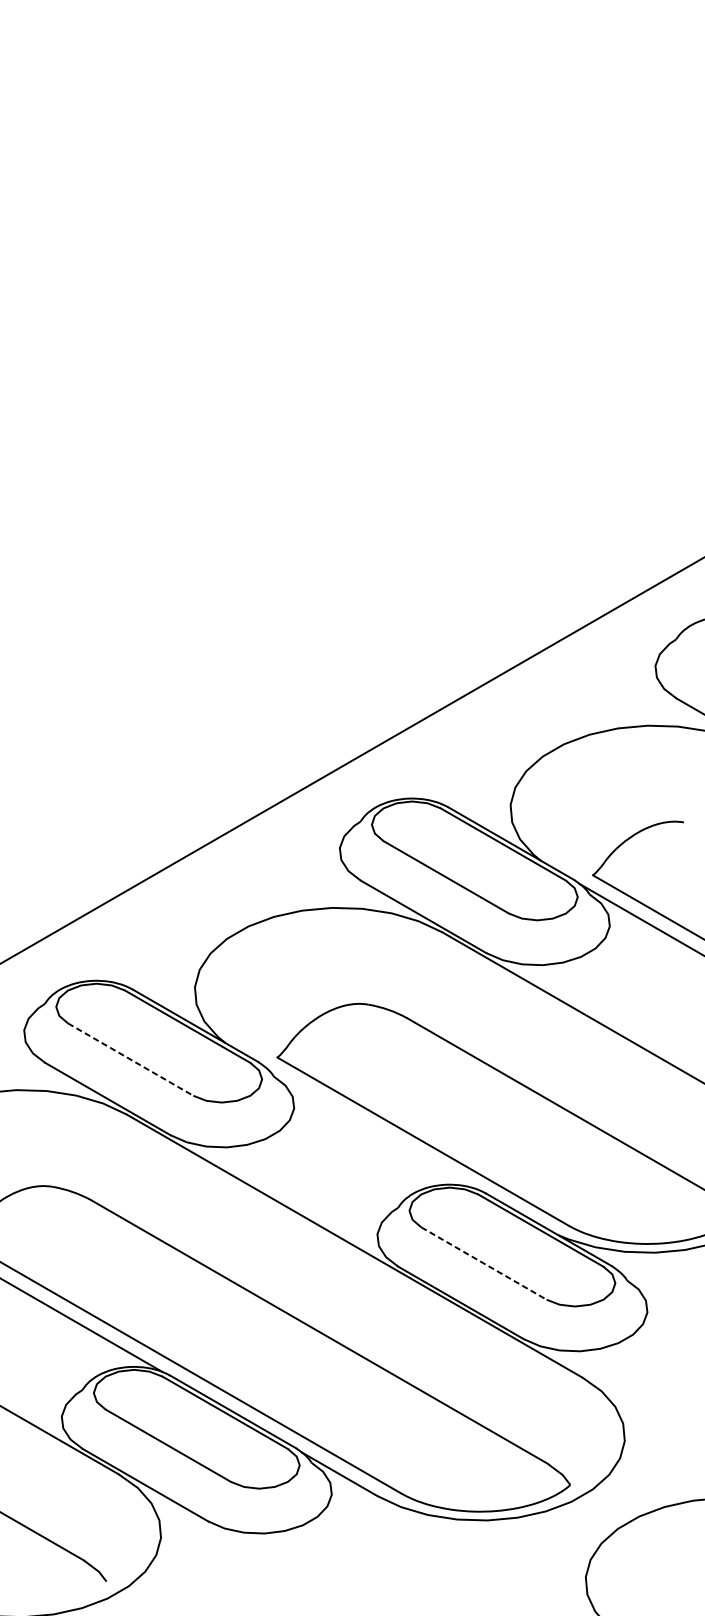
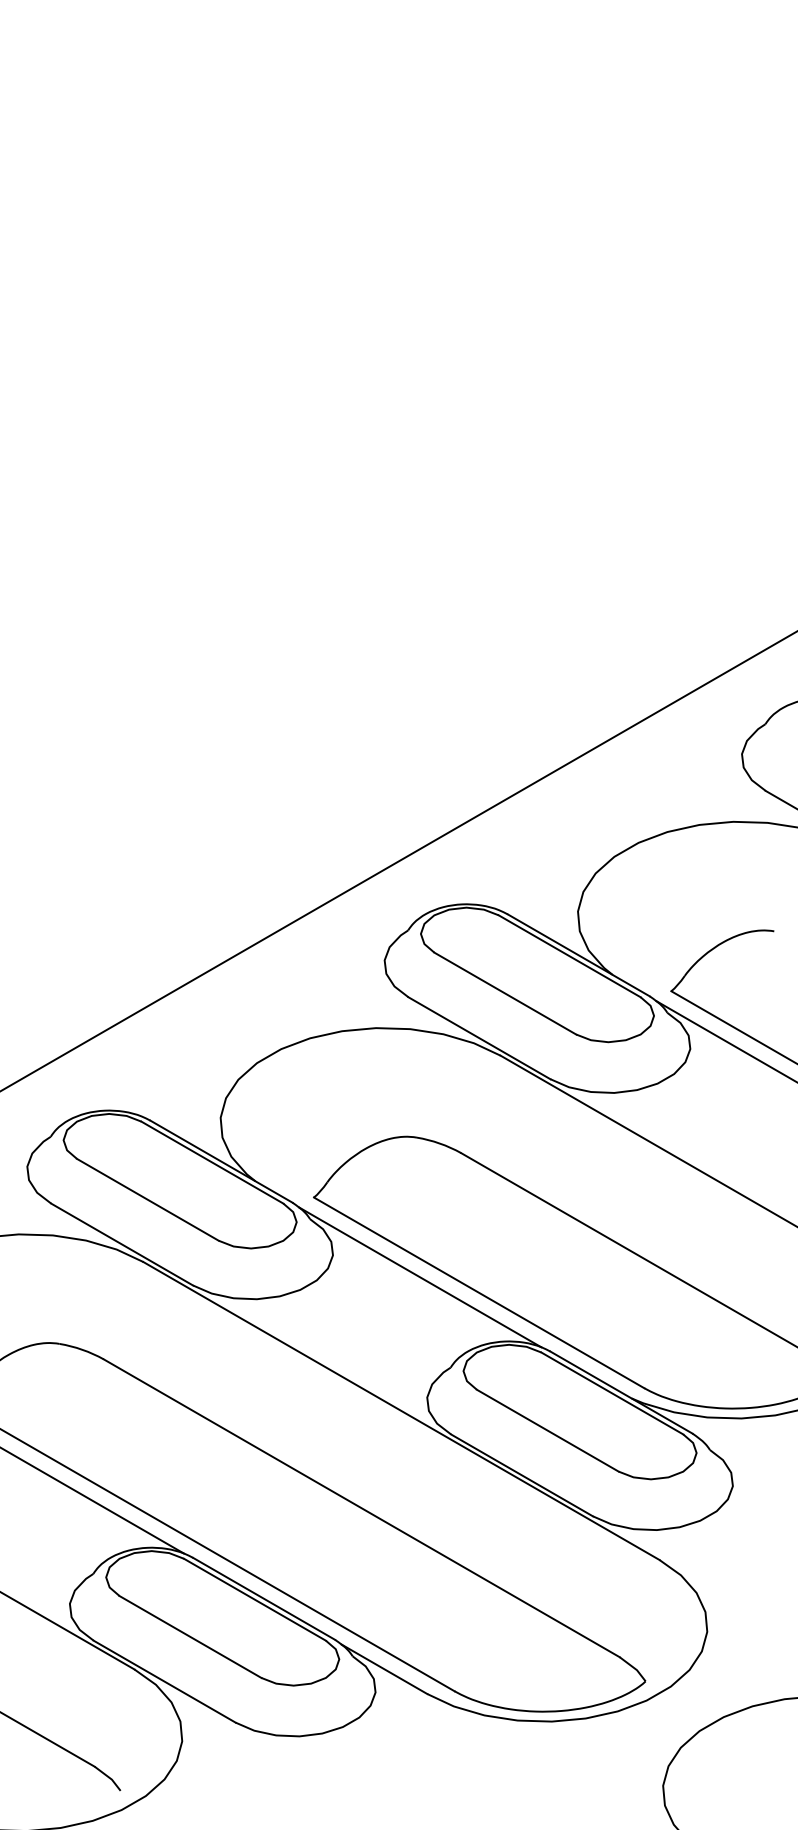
line: (130, 1059) -> (147, 1199), dashed -> solid
line: (371, 1128) -> (420, 1277), added
line: (483, 1263) -> (547, 1430), dashed -> solid

